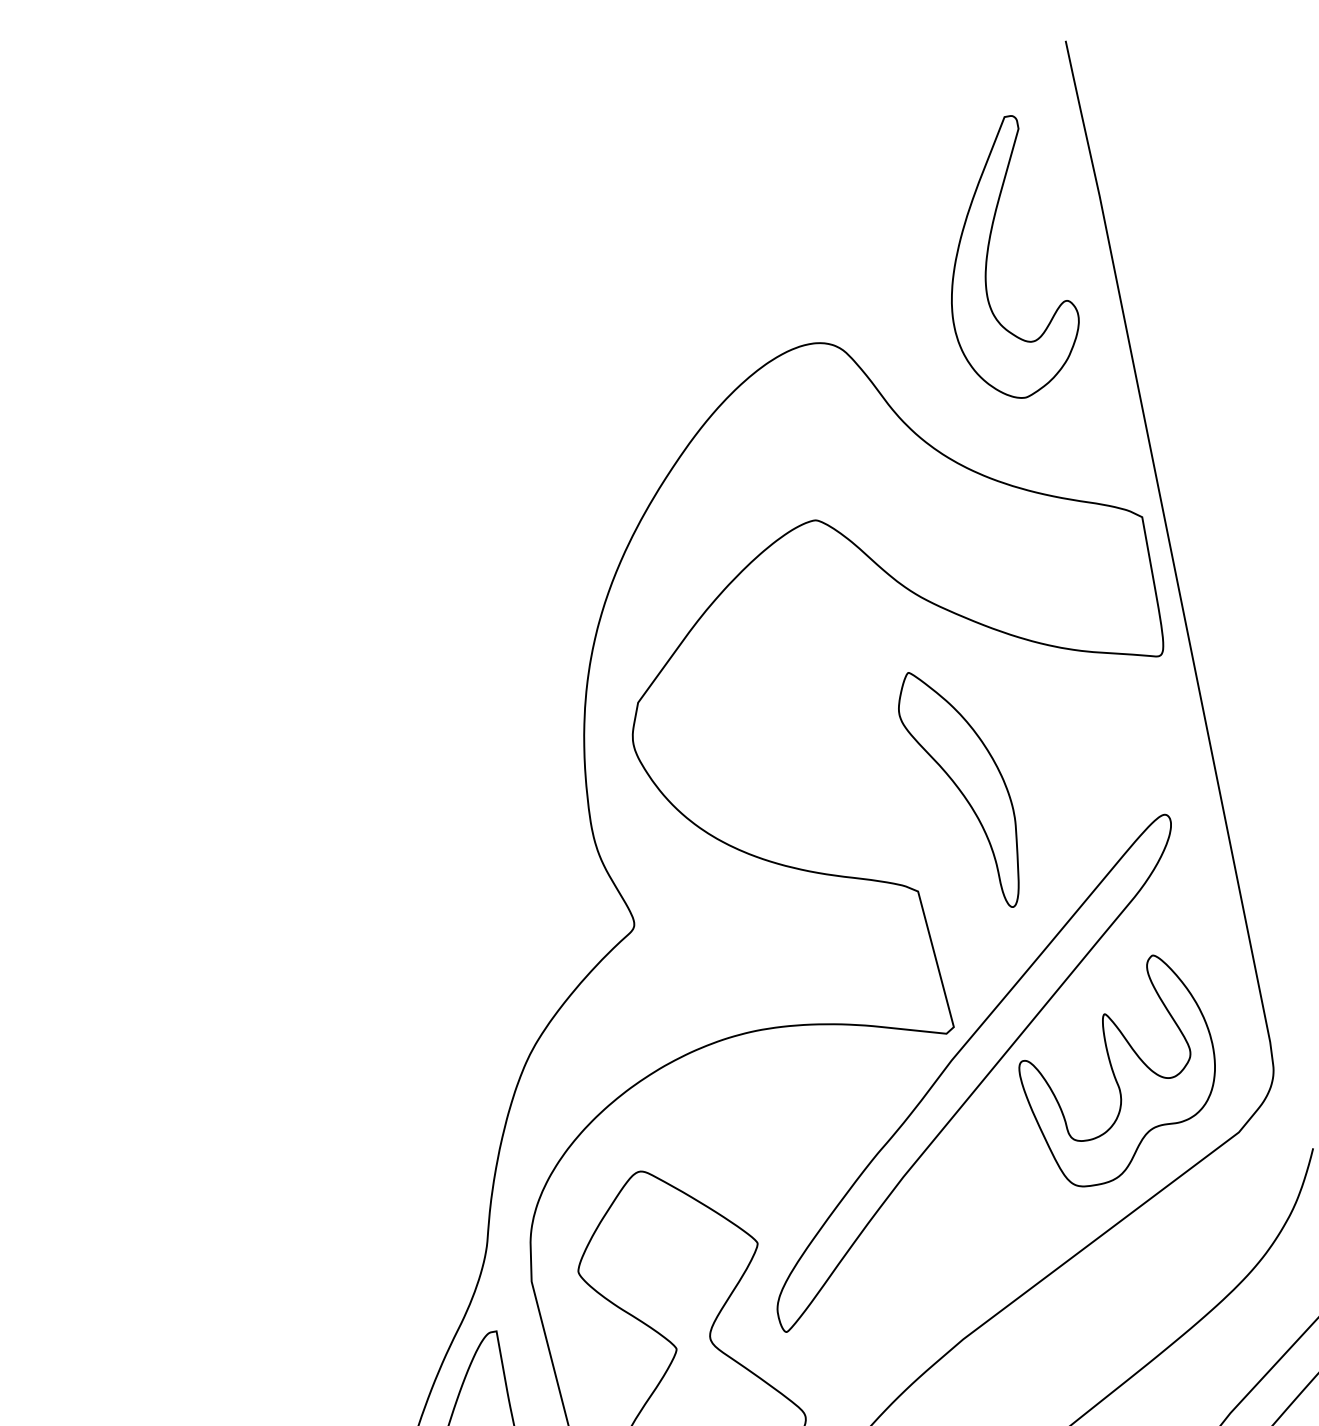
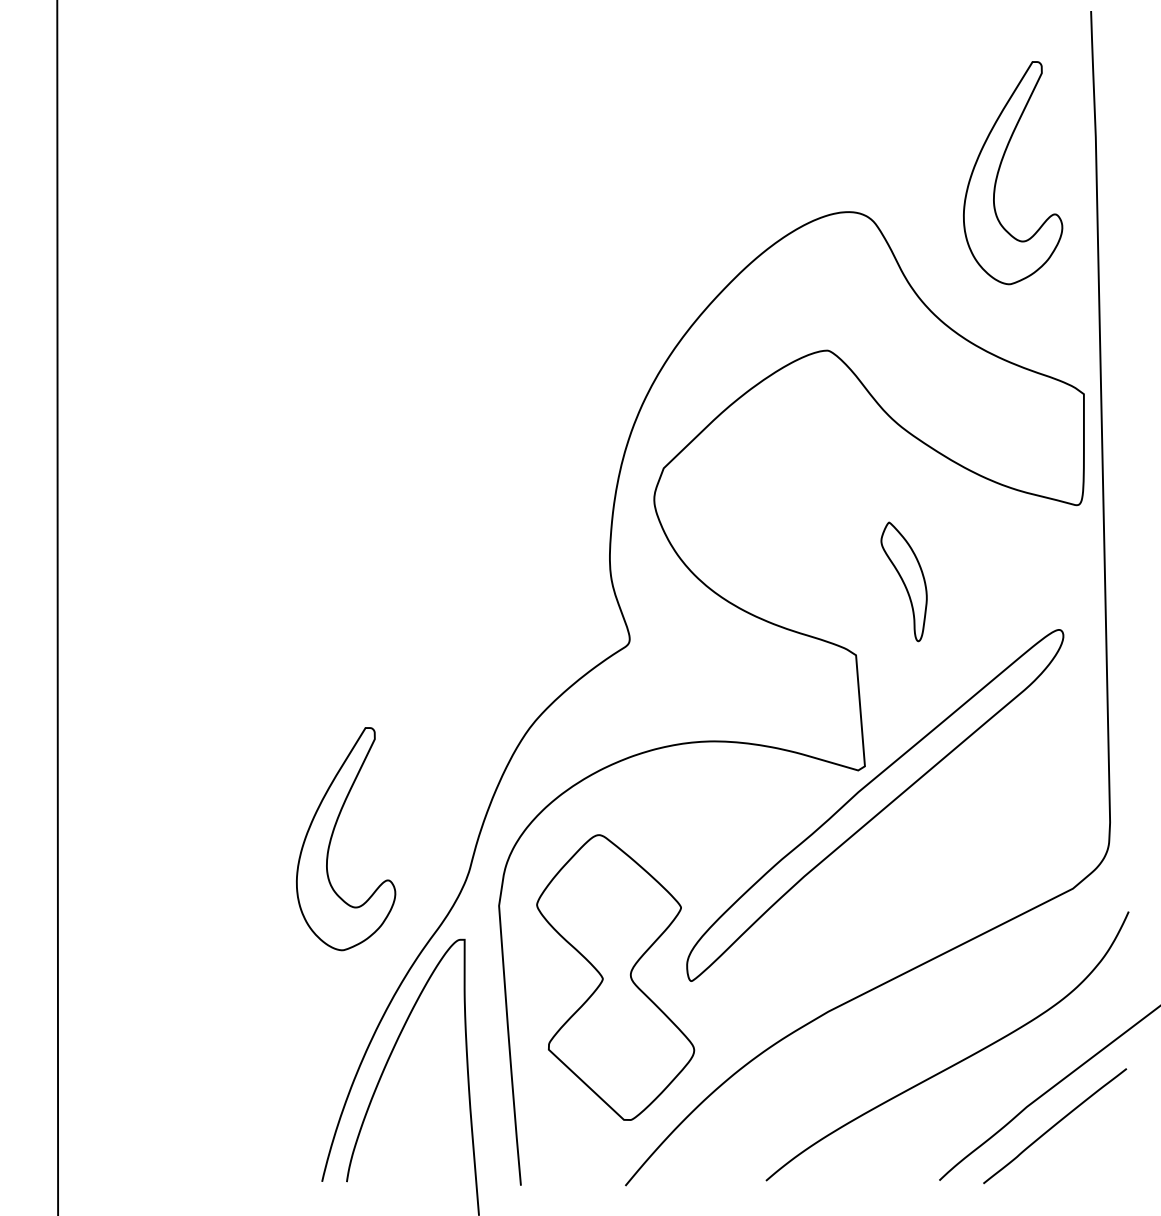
part: (960, 789) -> (903, 581), size x0.6
part: (1118, 1070) -> (987, 823), removed
part: (310, 1230) -> (333, 834), added

